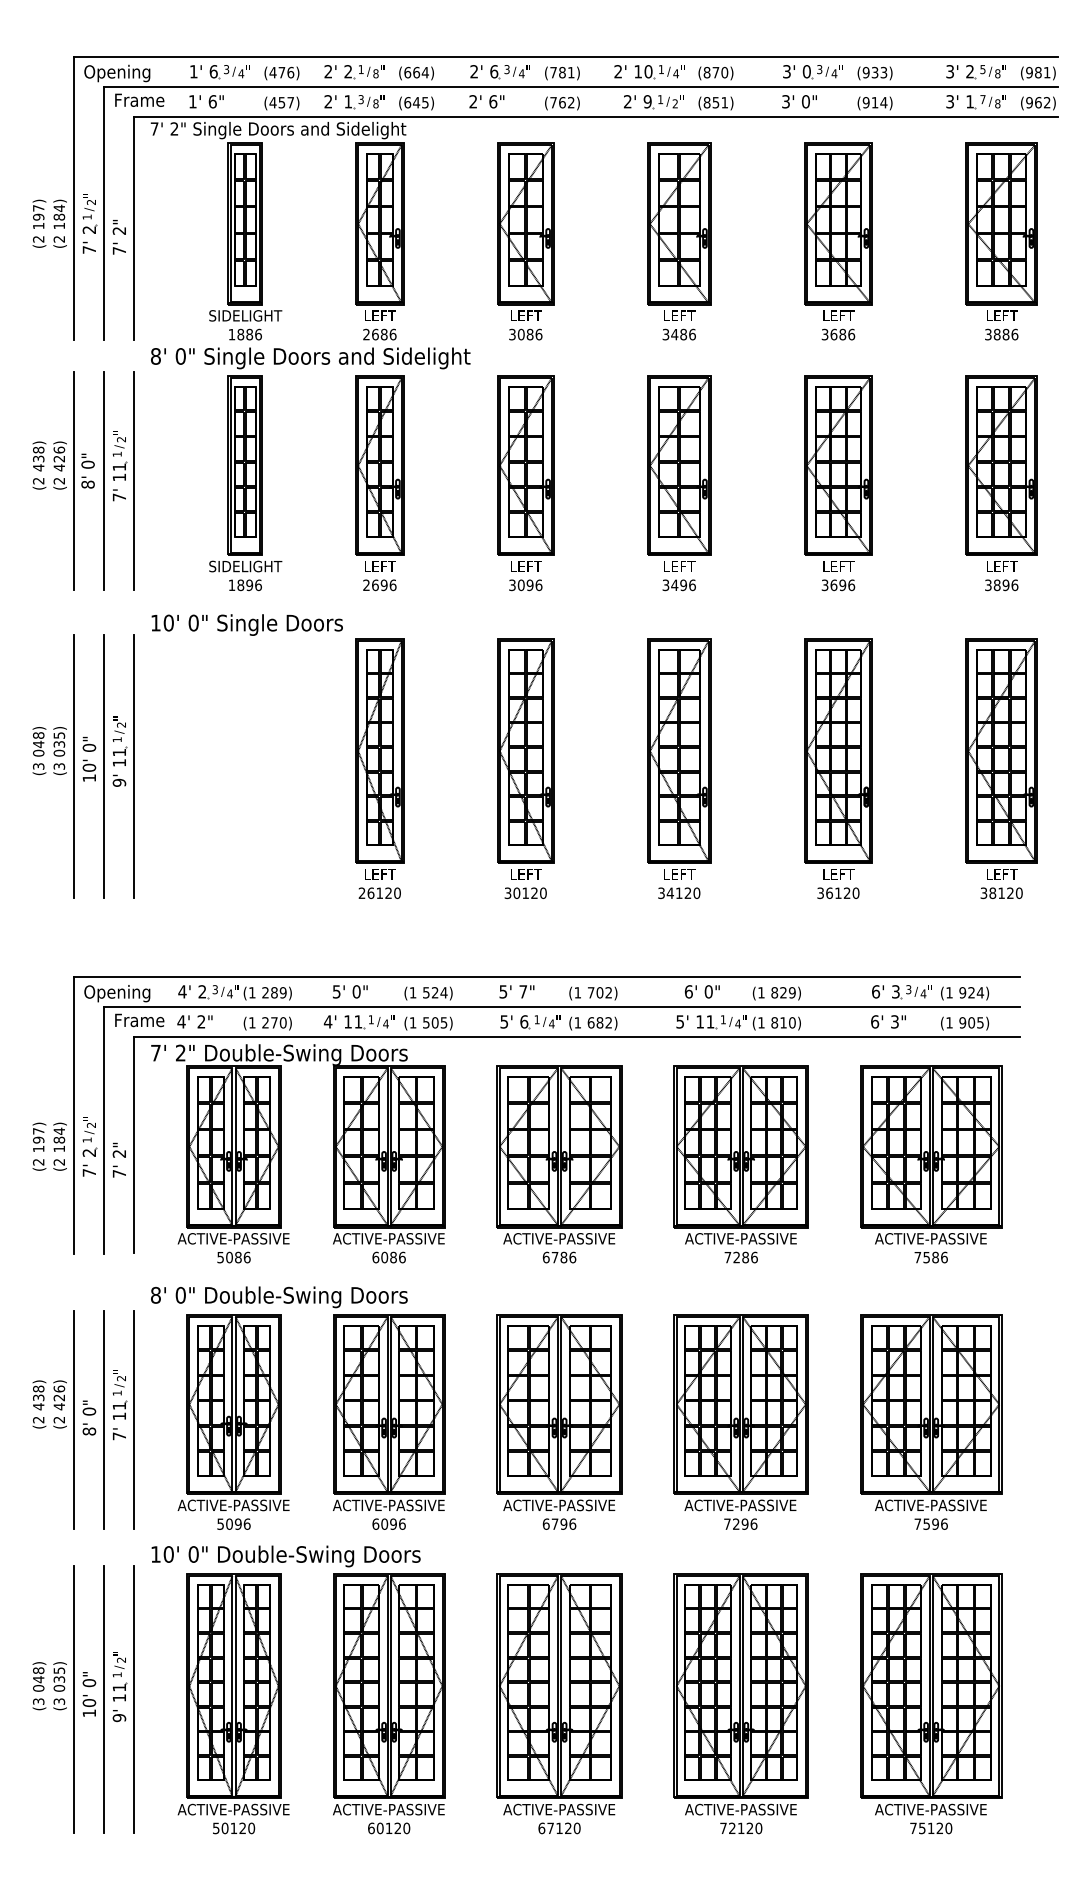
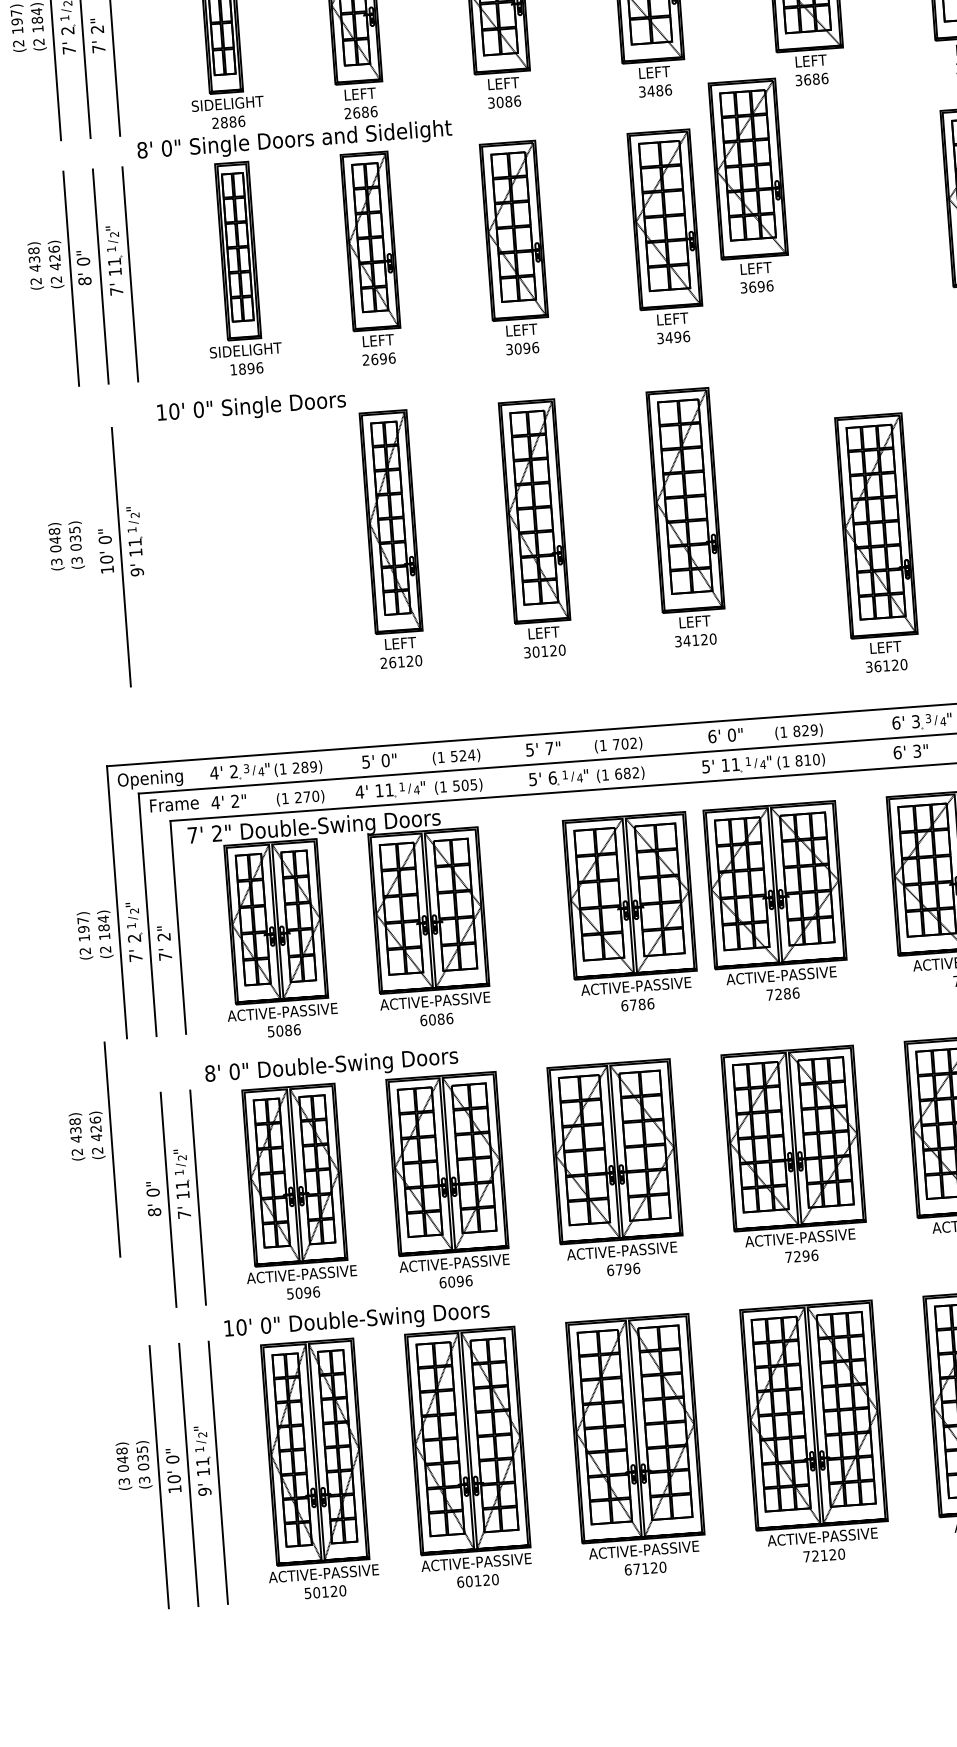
text: (231, 334) -> (215, 123), 1886 -> 2886
part: (838, 483) -> (749, 186), moved
line: (74, 766) -> (91, 559), removed
line: (134, 766) -> (150, 555), removed
part: (838, 768) -> (877, 543), moved
part: (559, 1164) -> (631, 913), moved
part: (53, 1419) -> (91, 1150), moved

